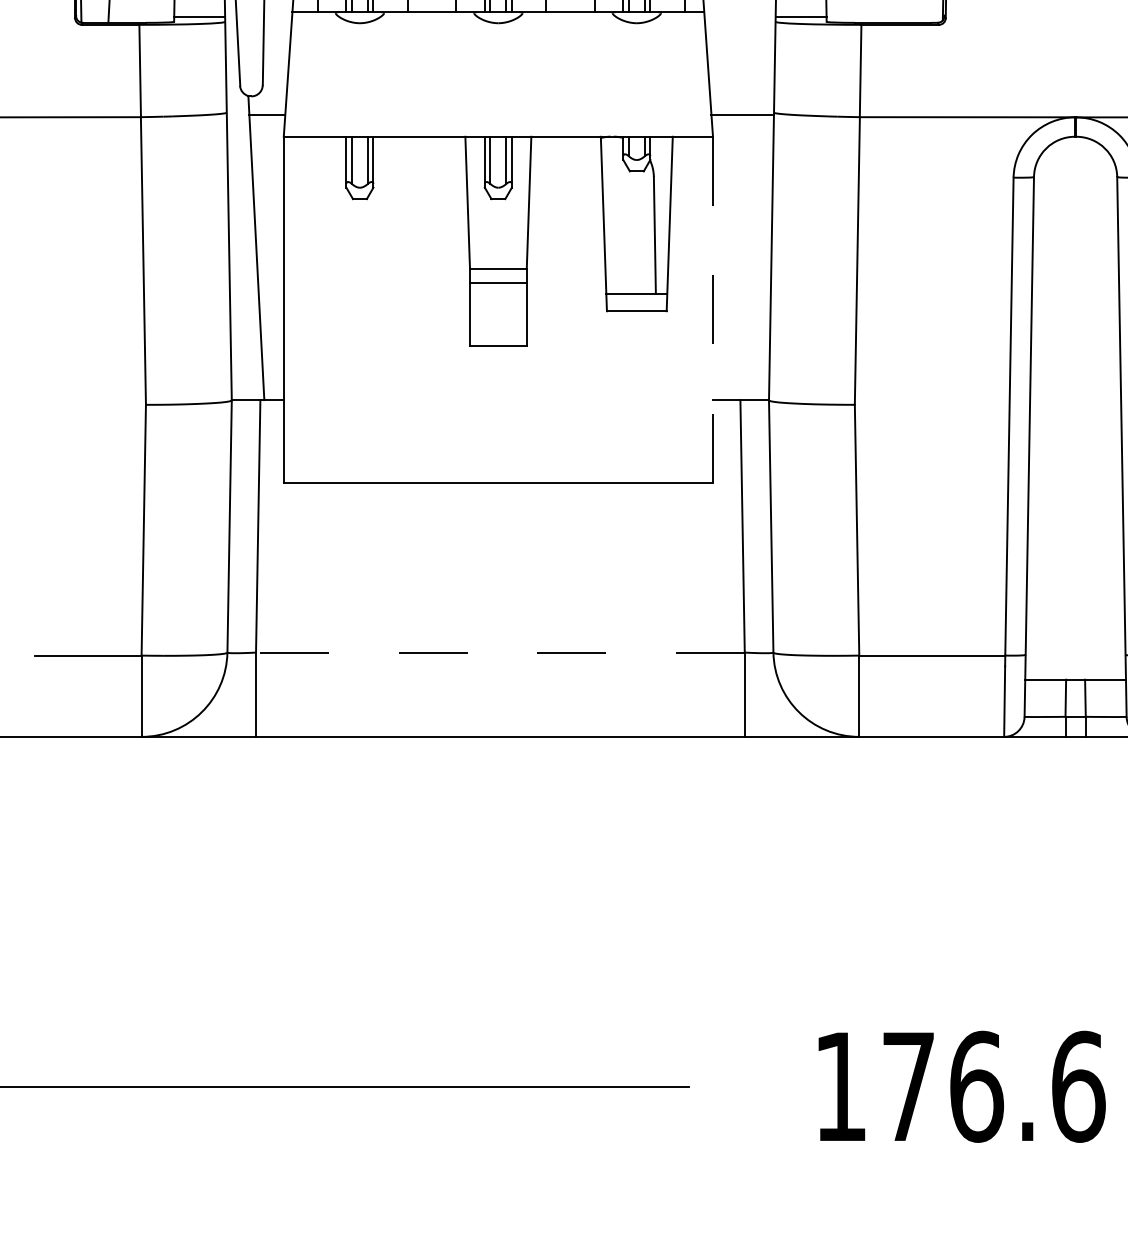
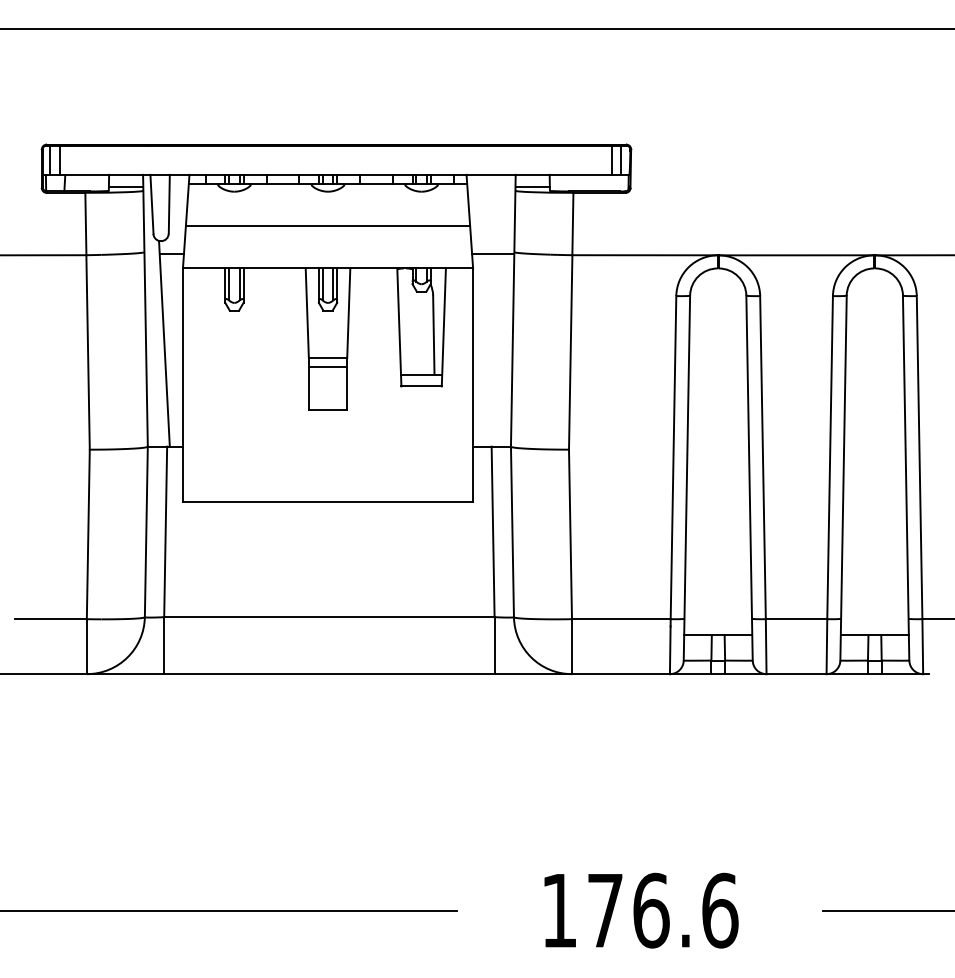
line: (497, 74) -> (327, 226), added
line: (713, 309) -> (473, 385), dashed -> solid
line: (499, 653) -> (328, 617), dashed -> solid

